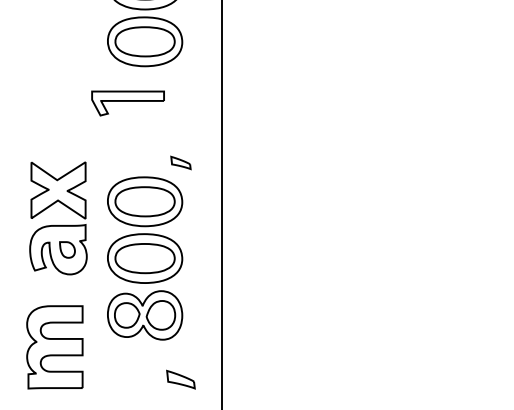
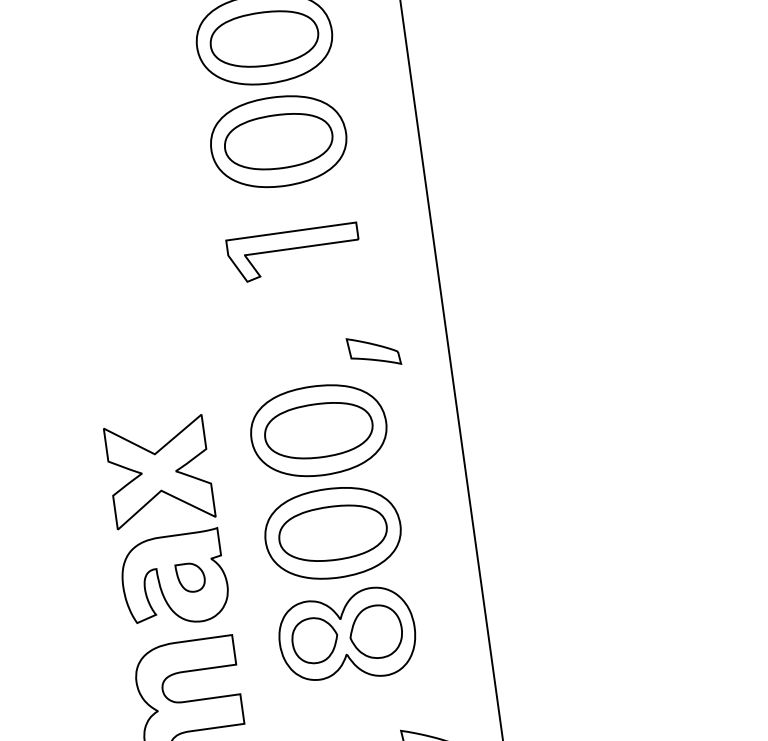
part: (127, 103) -> (293, 253), moved
part: (180, 162) -> (372, 350), size x1.43
part: (58, 225) -> (168, 535), moved

